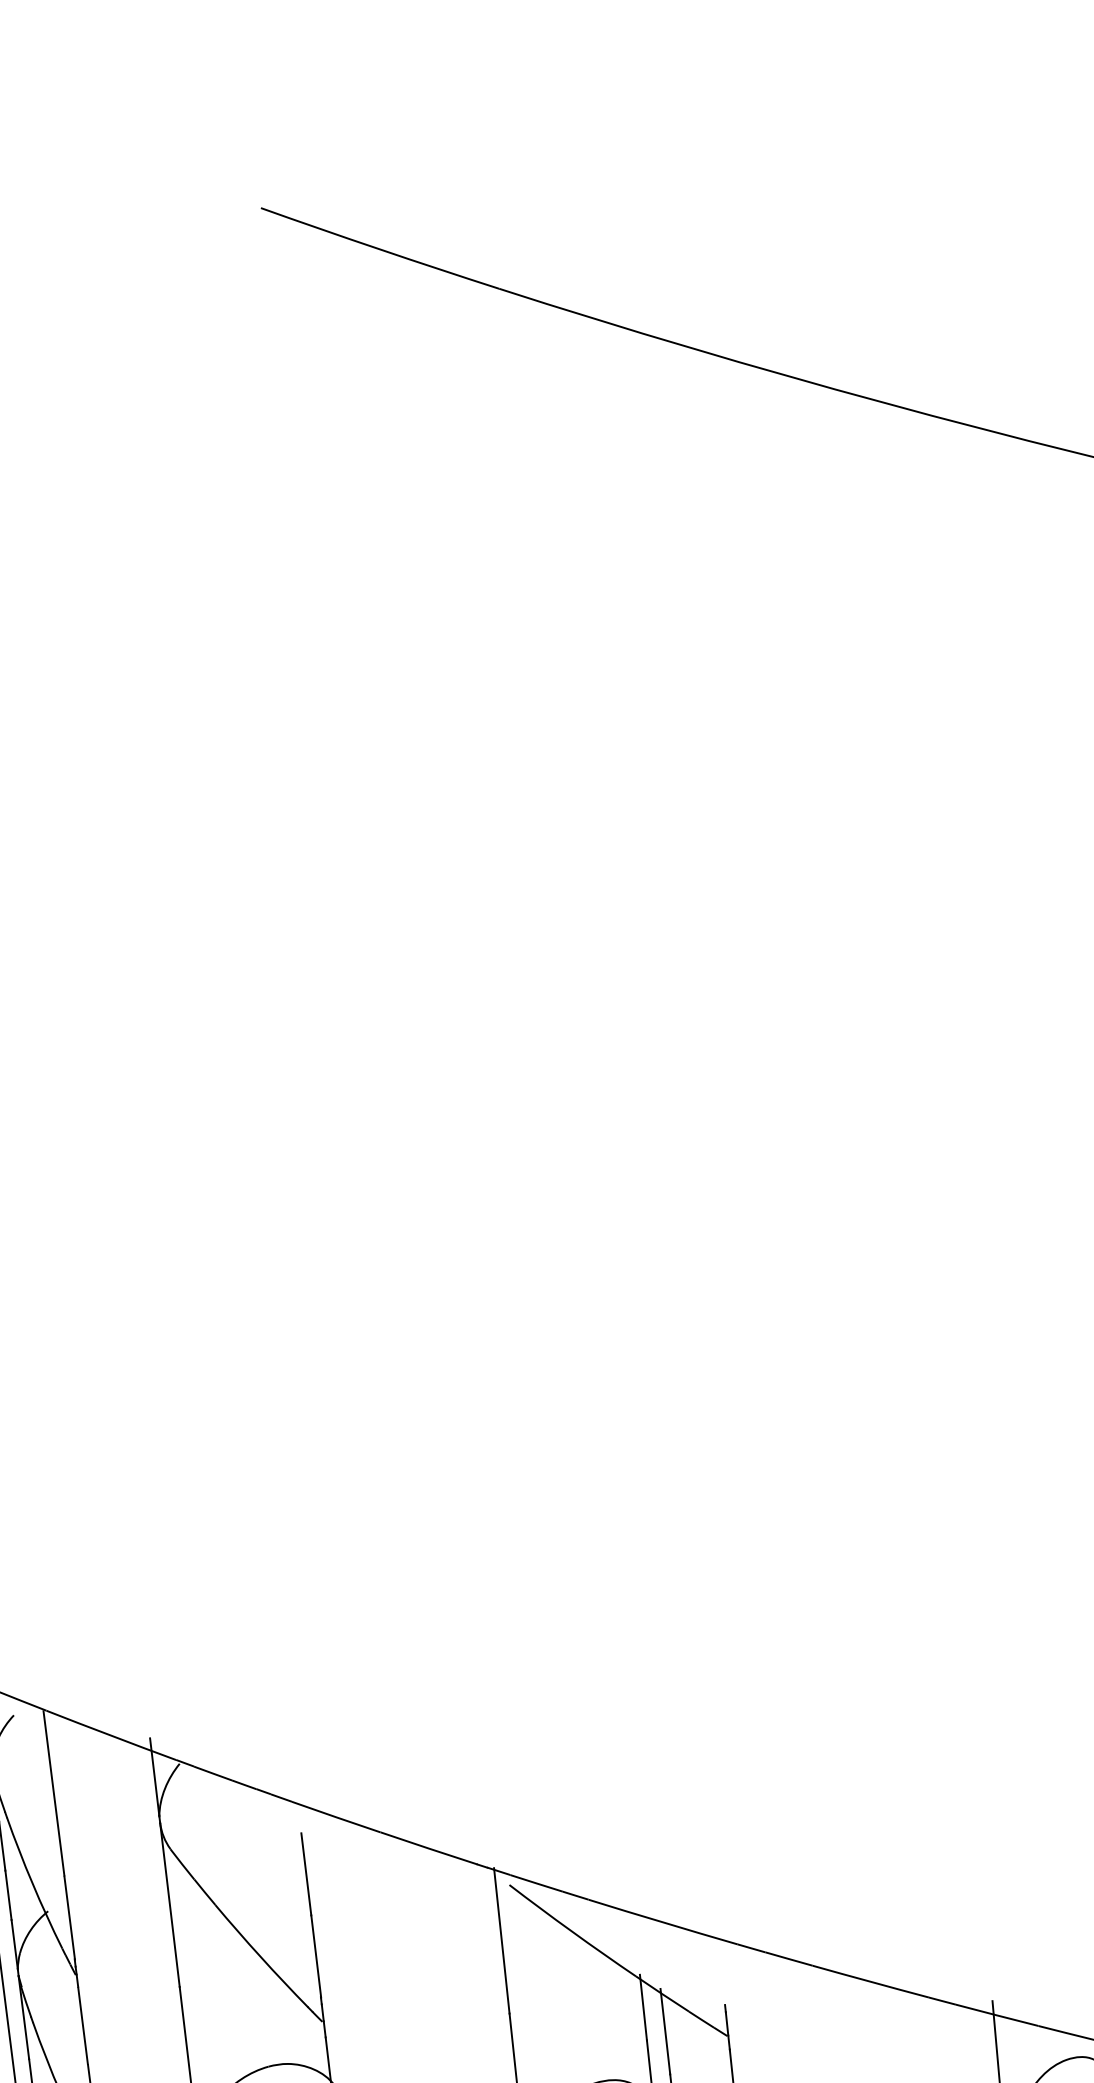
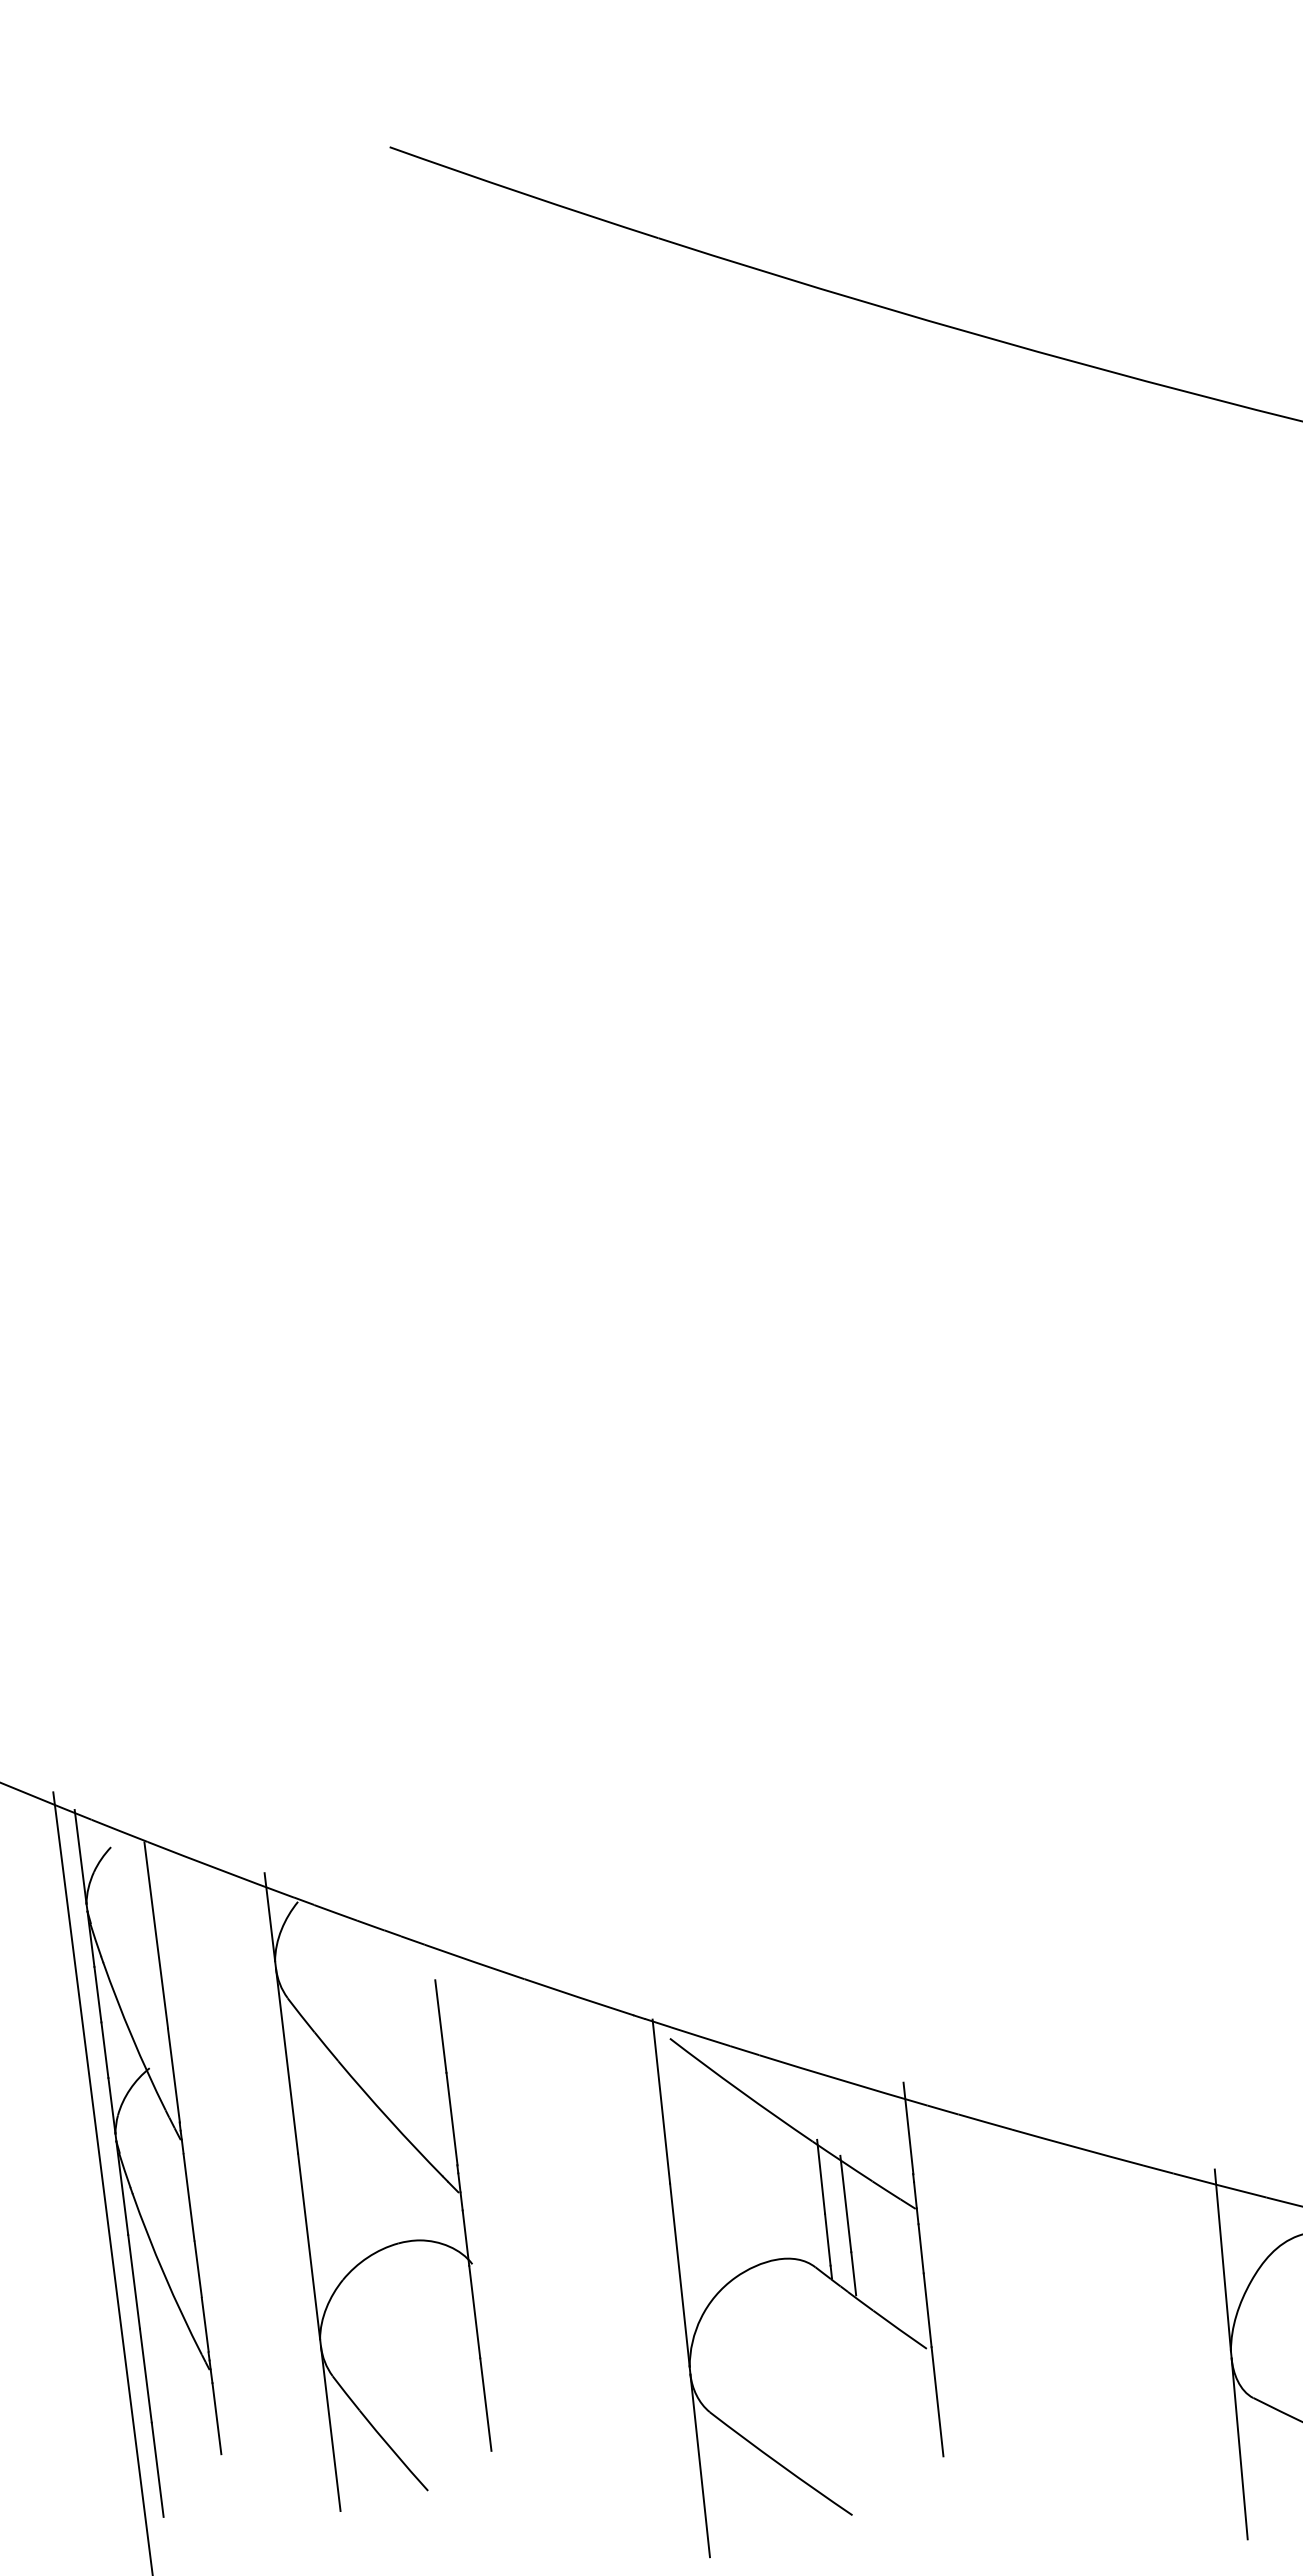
line: (720, 1964) -> (908, 2128), added

